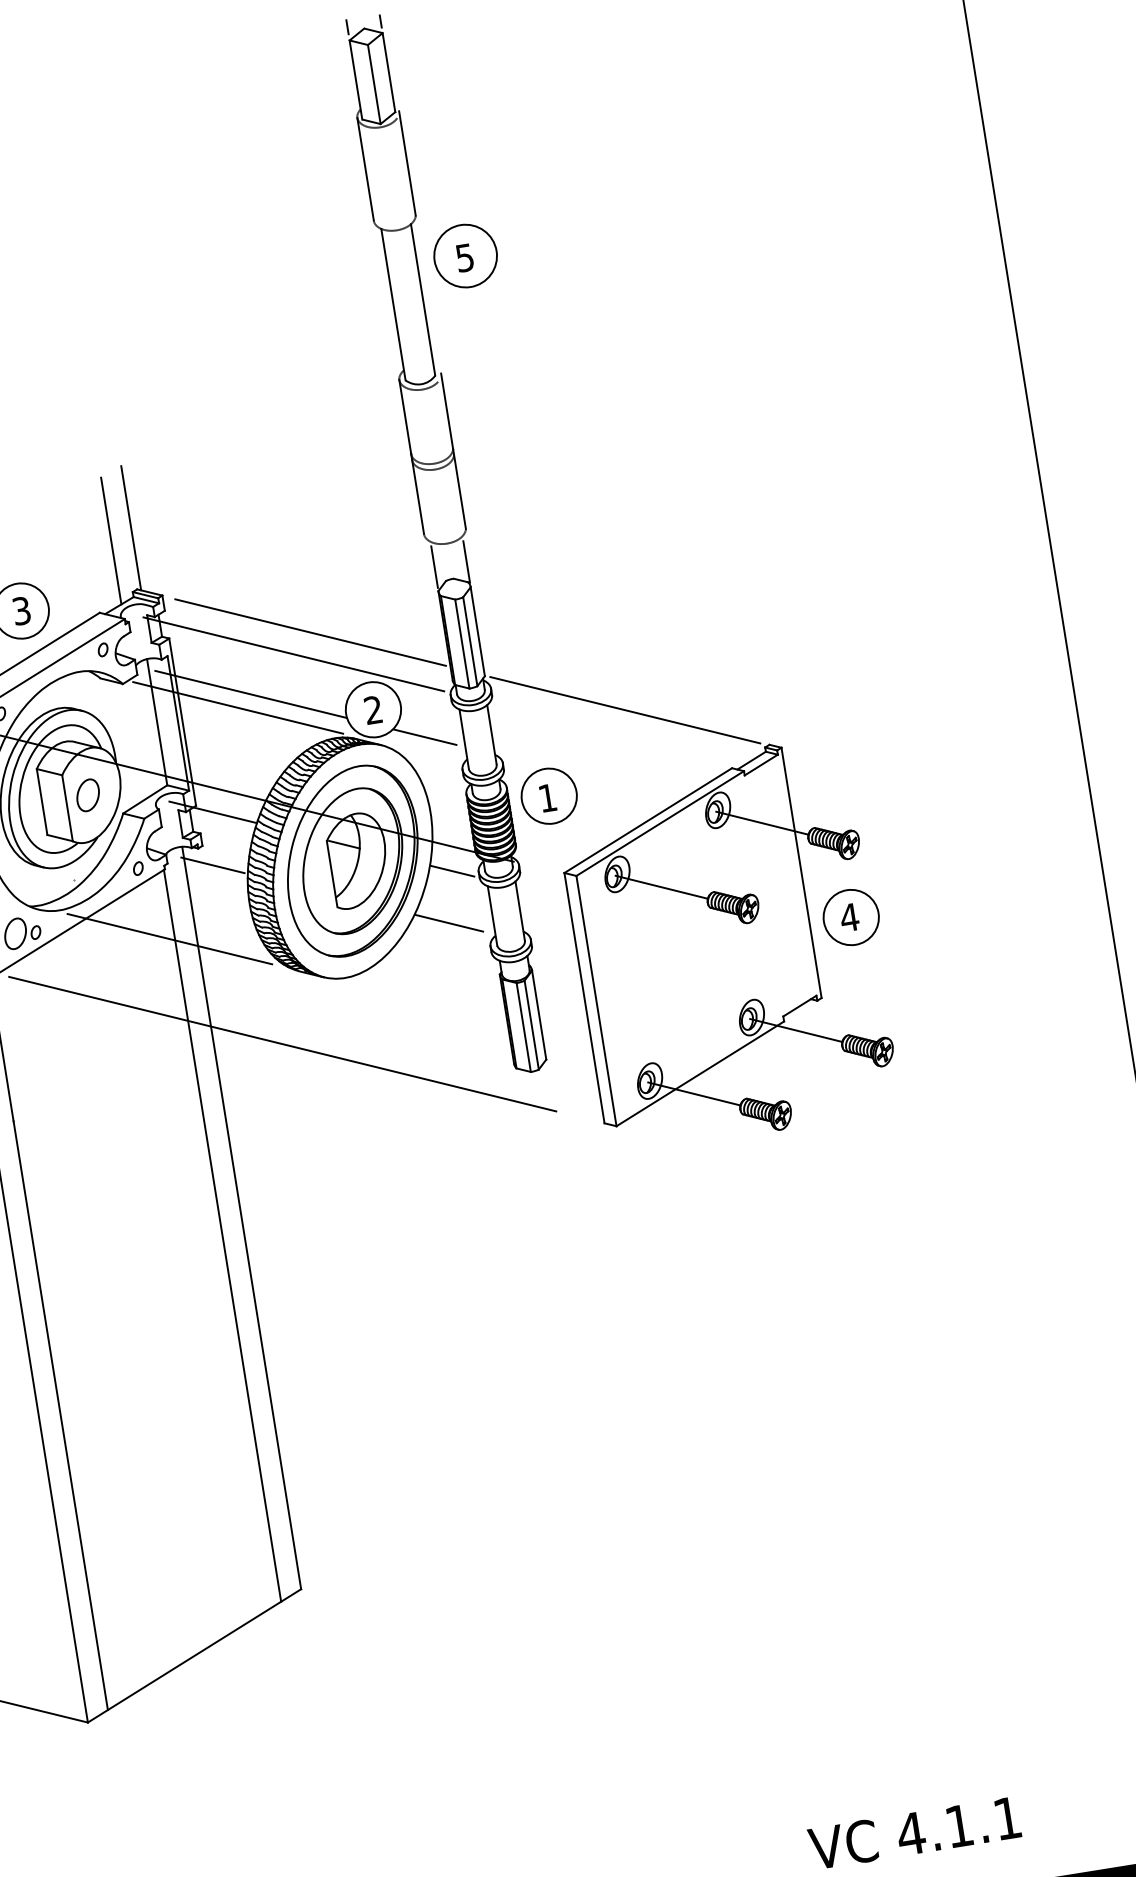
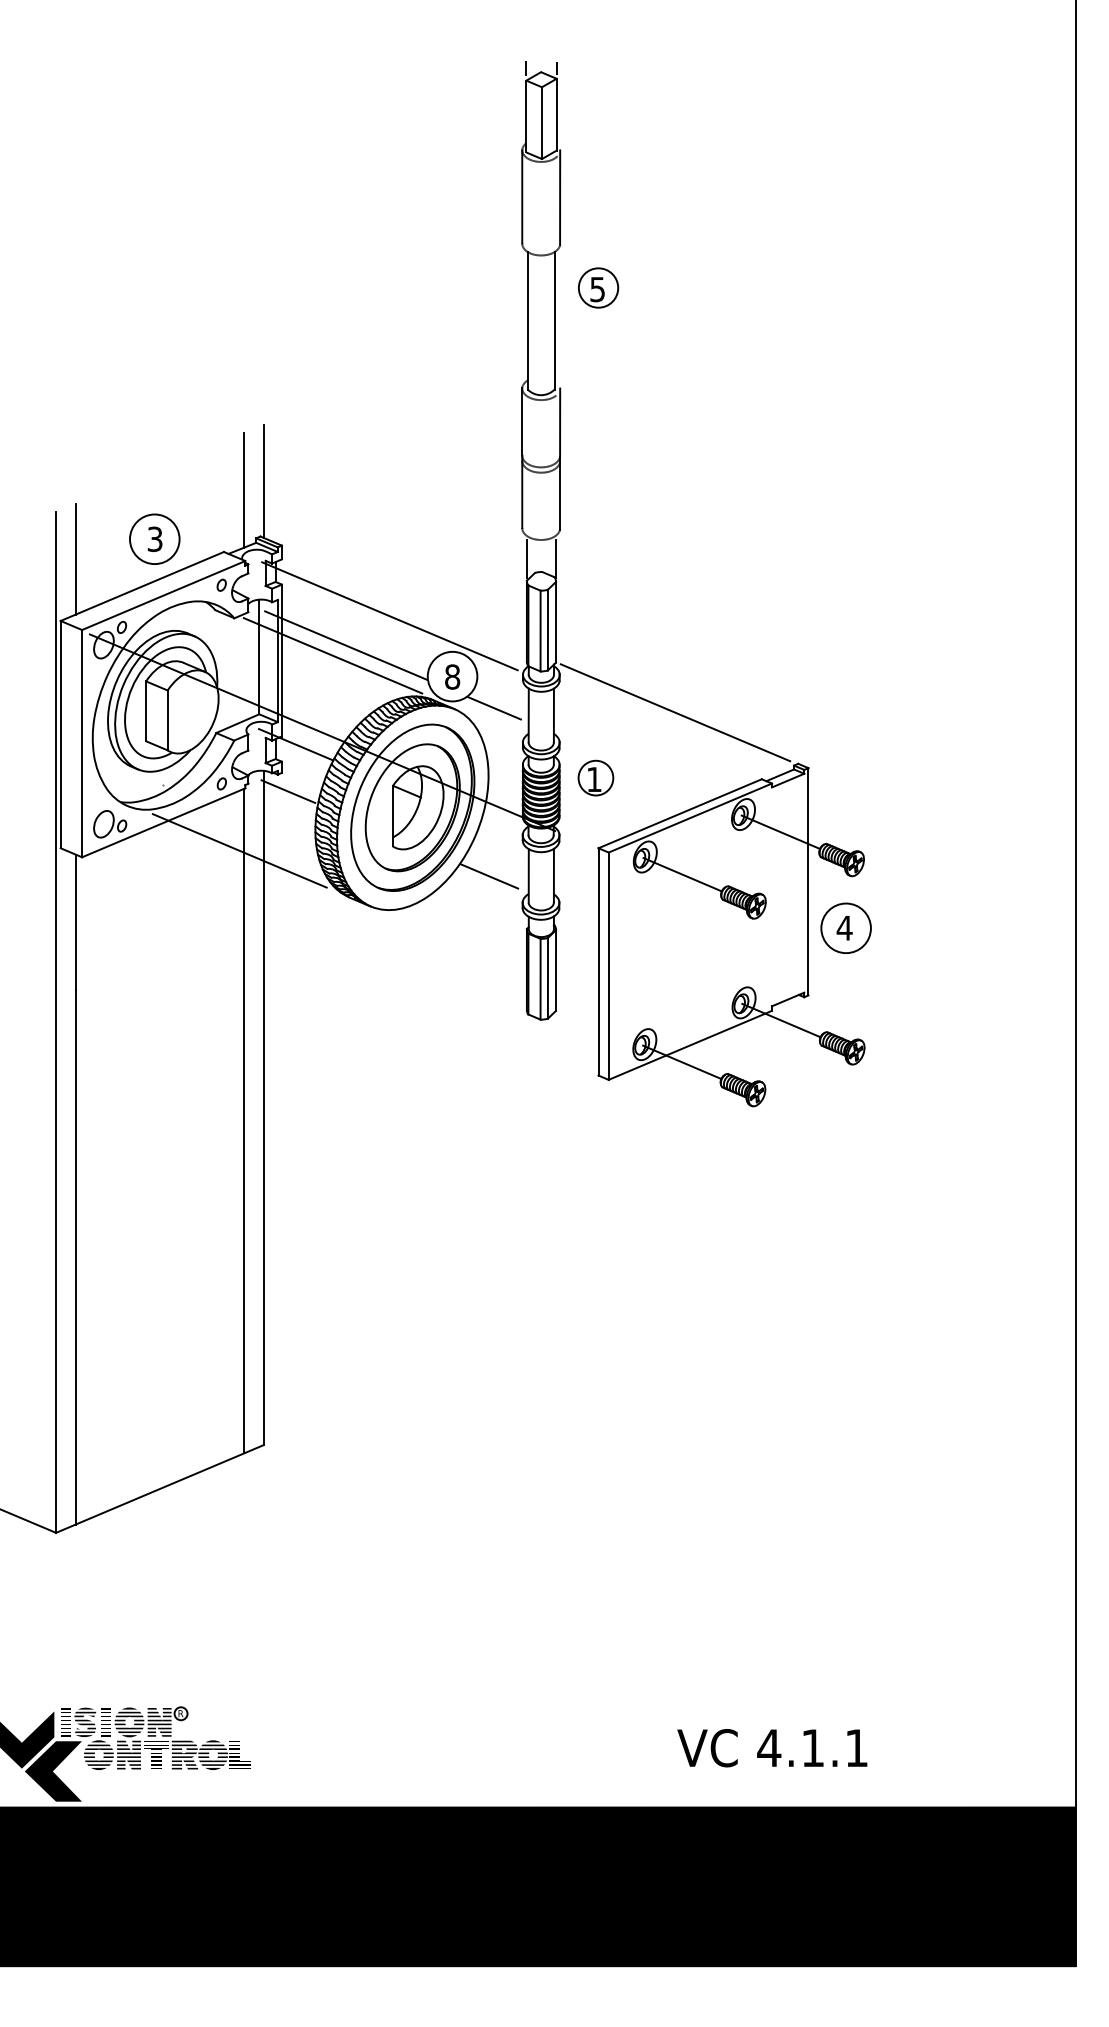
circle: (465, 255) -> (598, 287), size x0.7
line: (310, 632) -> (407, 599), removed
text: (373, 709) -> (452, 676), 2 -> 8
part: (87, 794) -> (187, 711), removed
circle: (548, 795) -> (595, 777), size x0.7
line: (452, 870) -> (499, 830), removed
line: (302, 1049) -> (341, 967), removed

